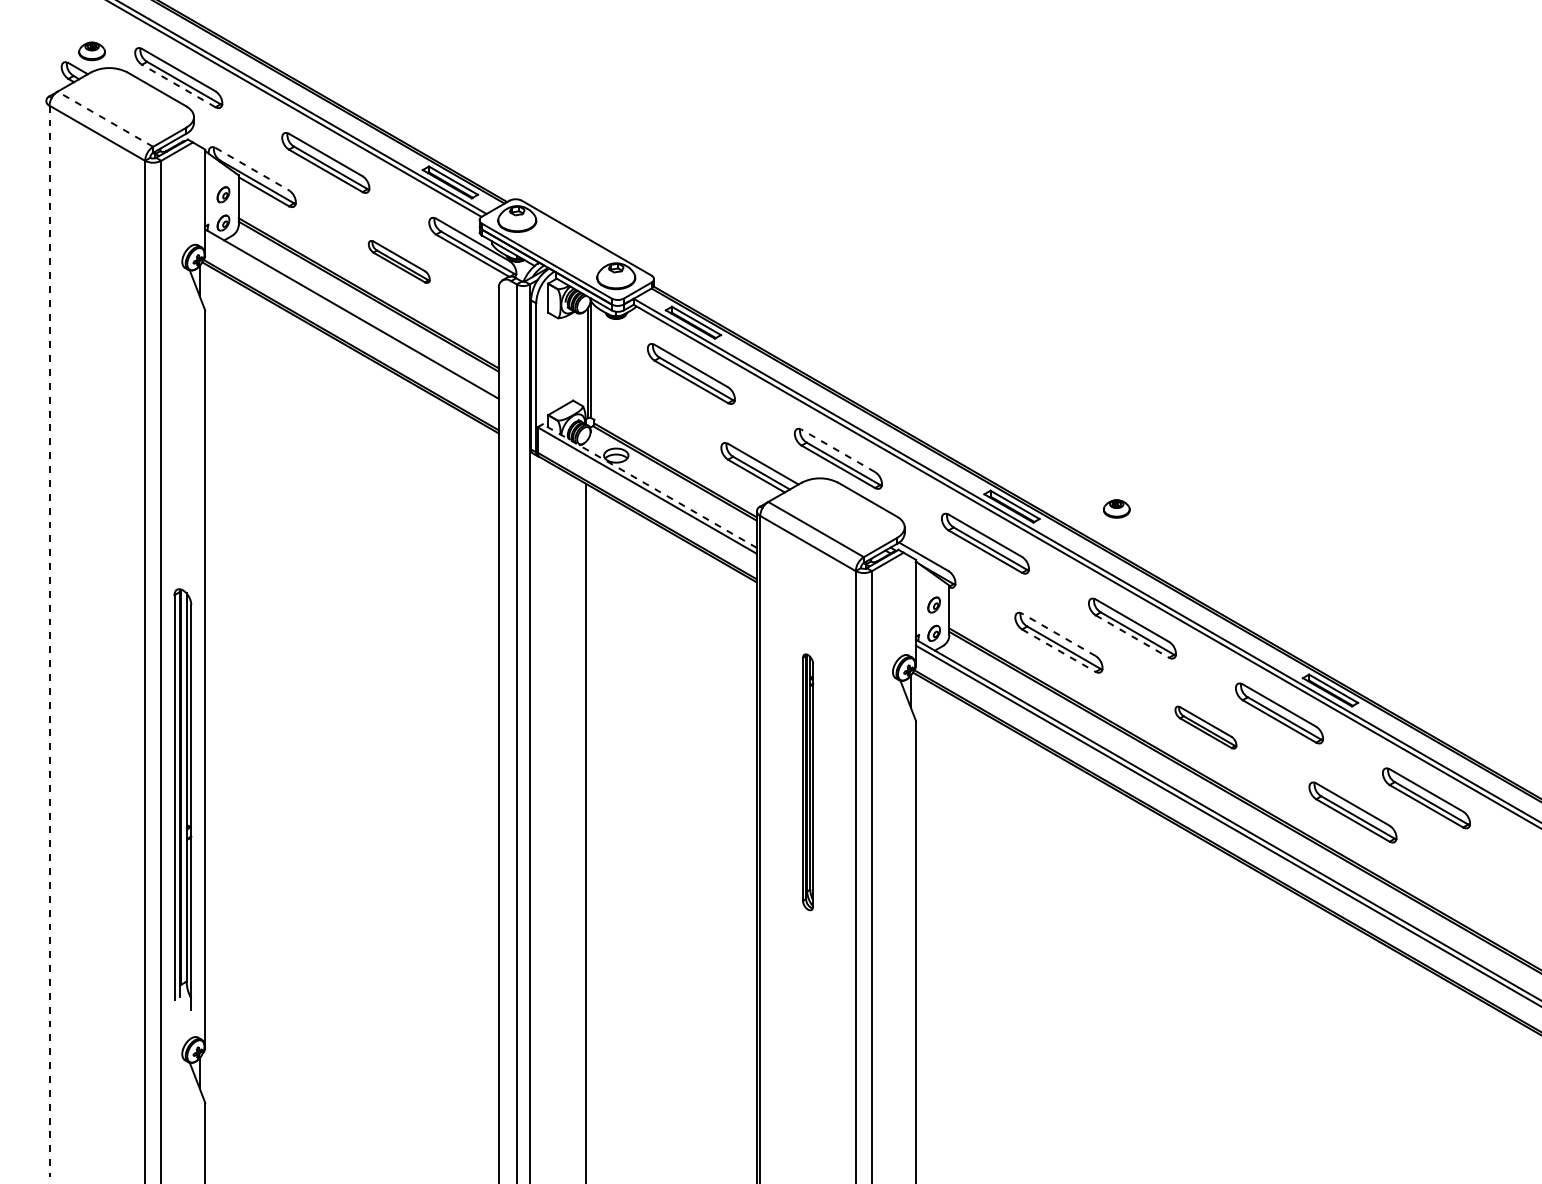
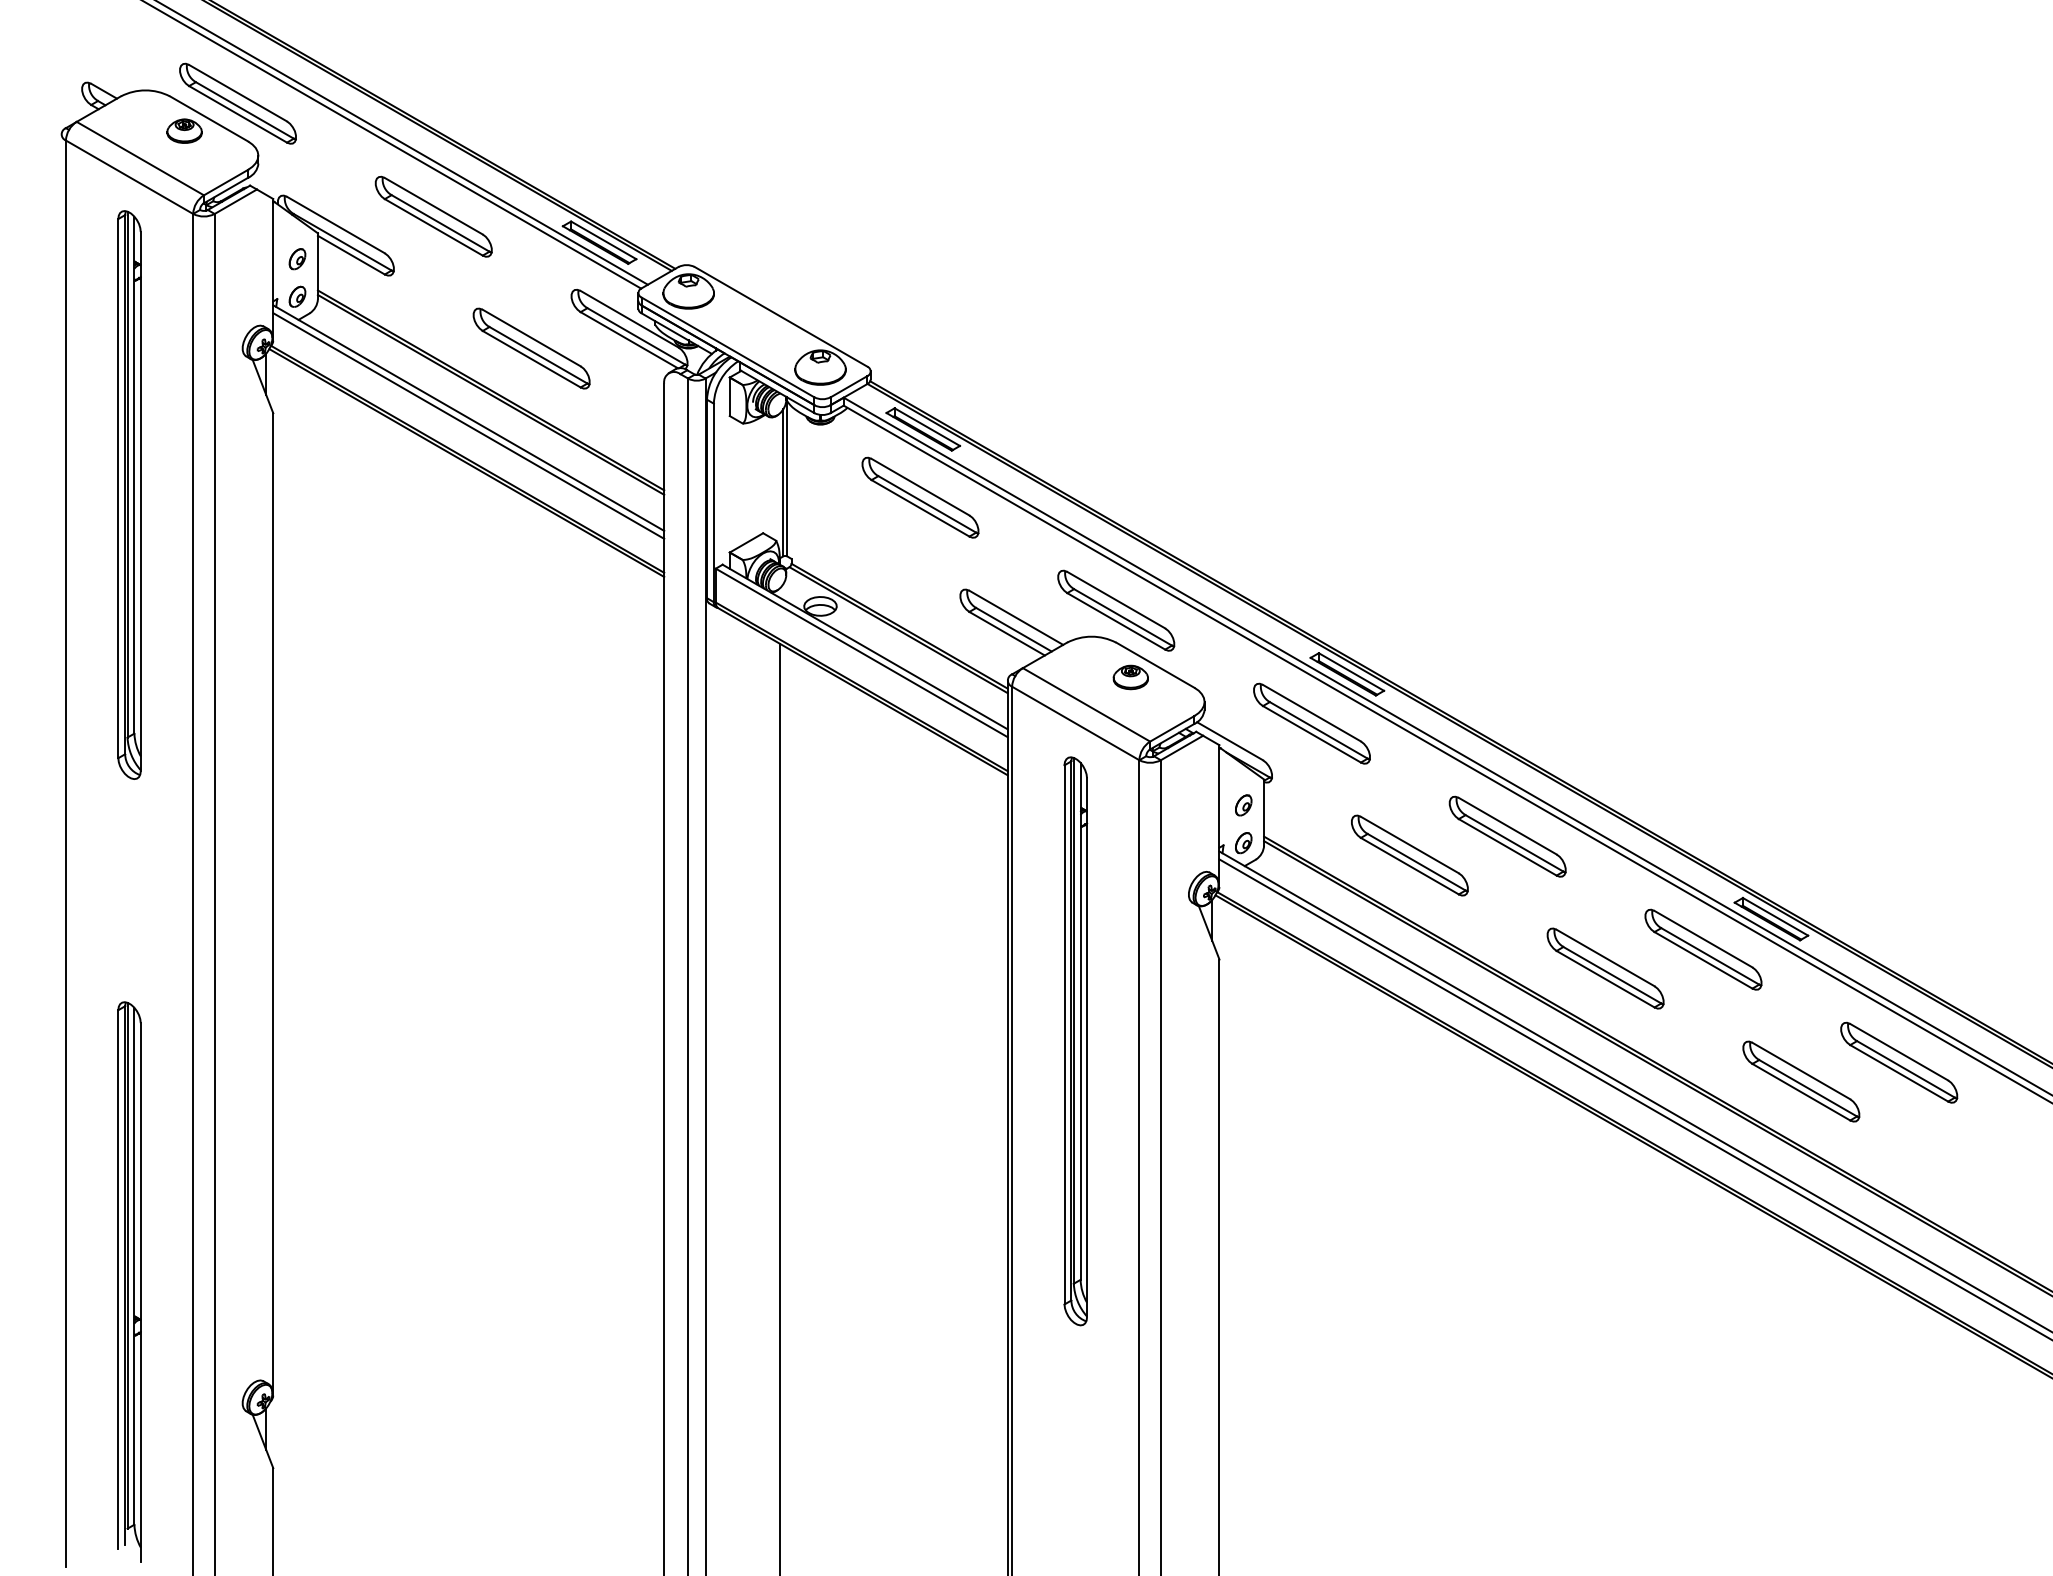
part: (92, 50) -> (184, 130), moved
line: (179, 86) -> (238, 114), dashed -> solid
line: (104, 119) -> (139, 158), dashed -> solid
line: (252, 169) -> (336, 225), dashed -> solid
part: (399, 261) -> (531, 348), size x1.43
line: (351, 319) -> (468, 425), added
part: (97, 371) -> (129, 494), added
line: (838, 451) -> (1116, 600), dashed -> solid
line: (650, 486) -> (865, 647), dashed -> solid
part: (1116, 509) -> (1130, 677), moved
line: (1058, 635) -> (1409, 845), dashed -> solid
line: (1133, 636) -> (1508, 847), dashed -> solid
line: (49, 641) -> (65, 854), dashed -> solid
line: (1058, 650) -> (1409, 866), dashed -> solid
part: (1205, 727) -> (1605, 968), size x1.43
part: (807, 782) -> (1075, 1041), size x1.67
part: (182, 798) -> (129, 1281), moved

